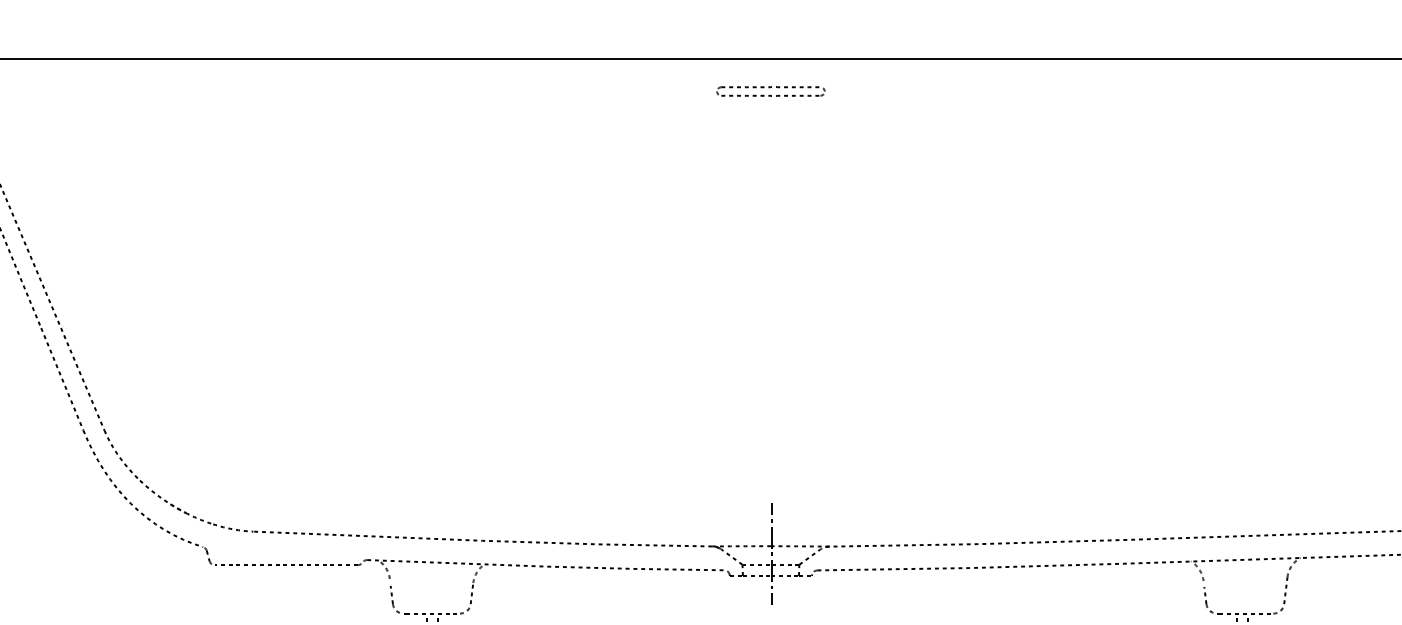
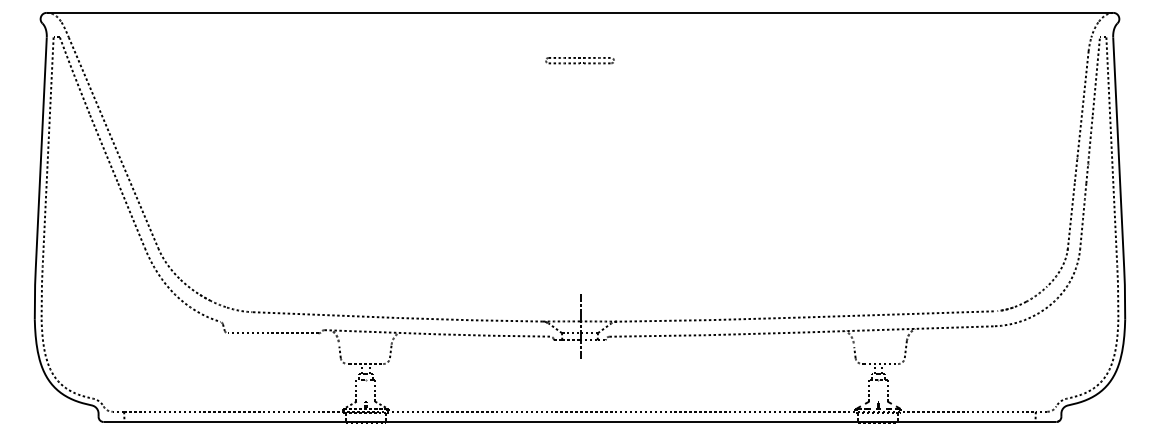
part: (770, 91) -> (579, 60), moved

